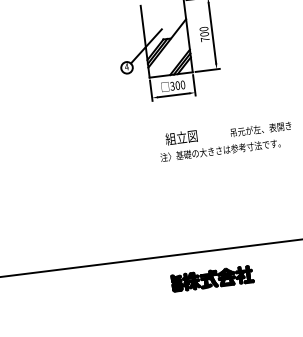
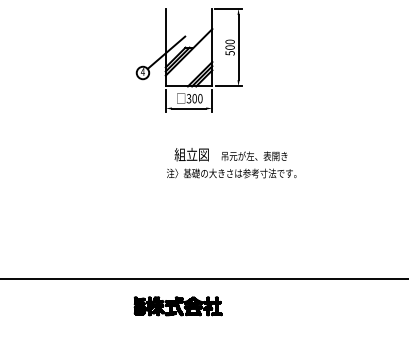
text: (204, 39) -> (229, 53), 700 -> 500
text: (260, 129) -> (254, 156), moved
part: (212, 279) -> (177, 306), moved

